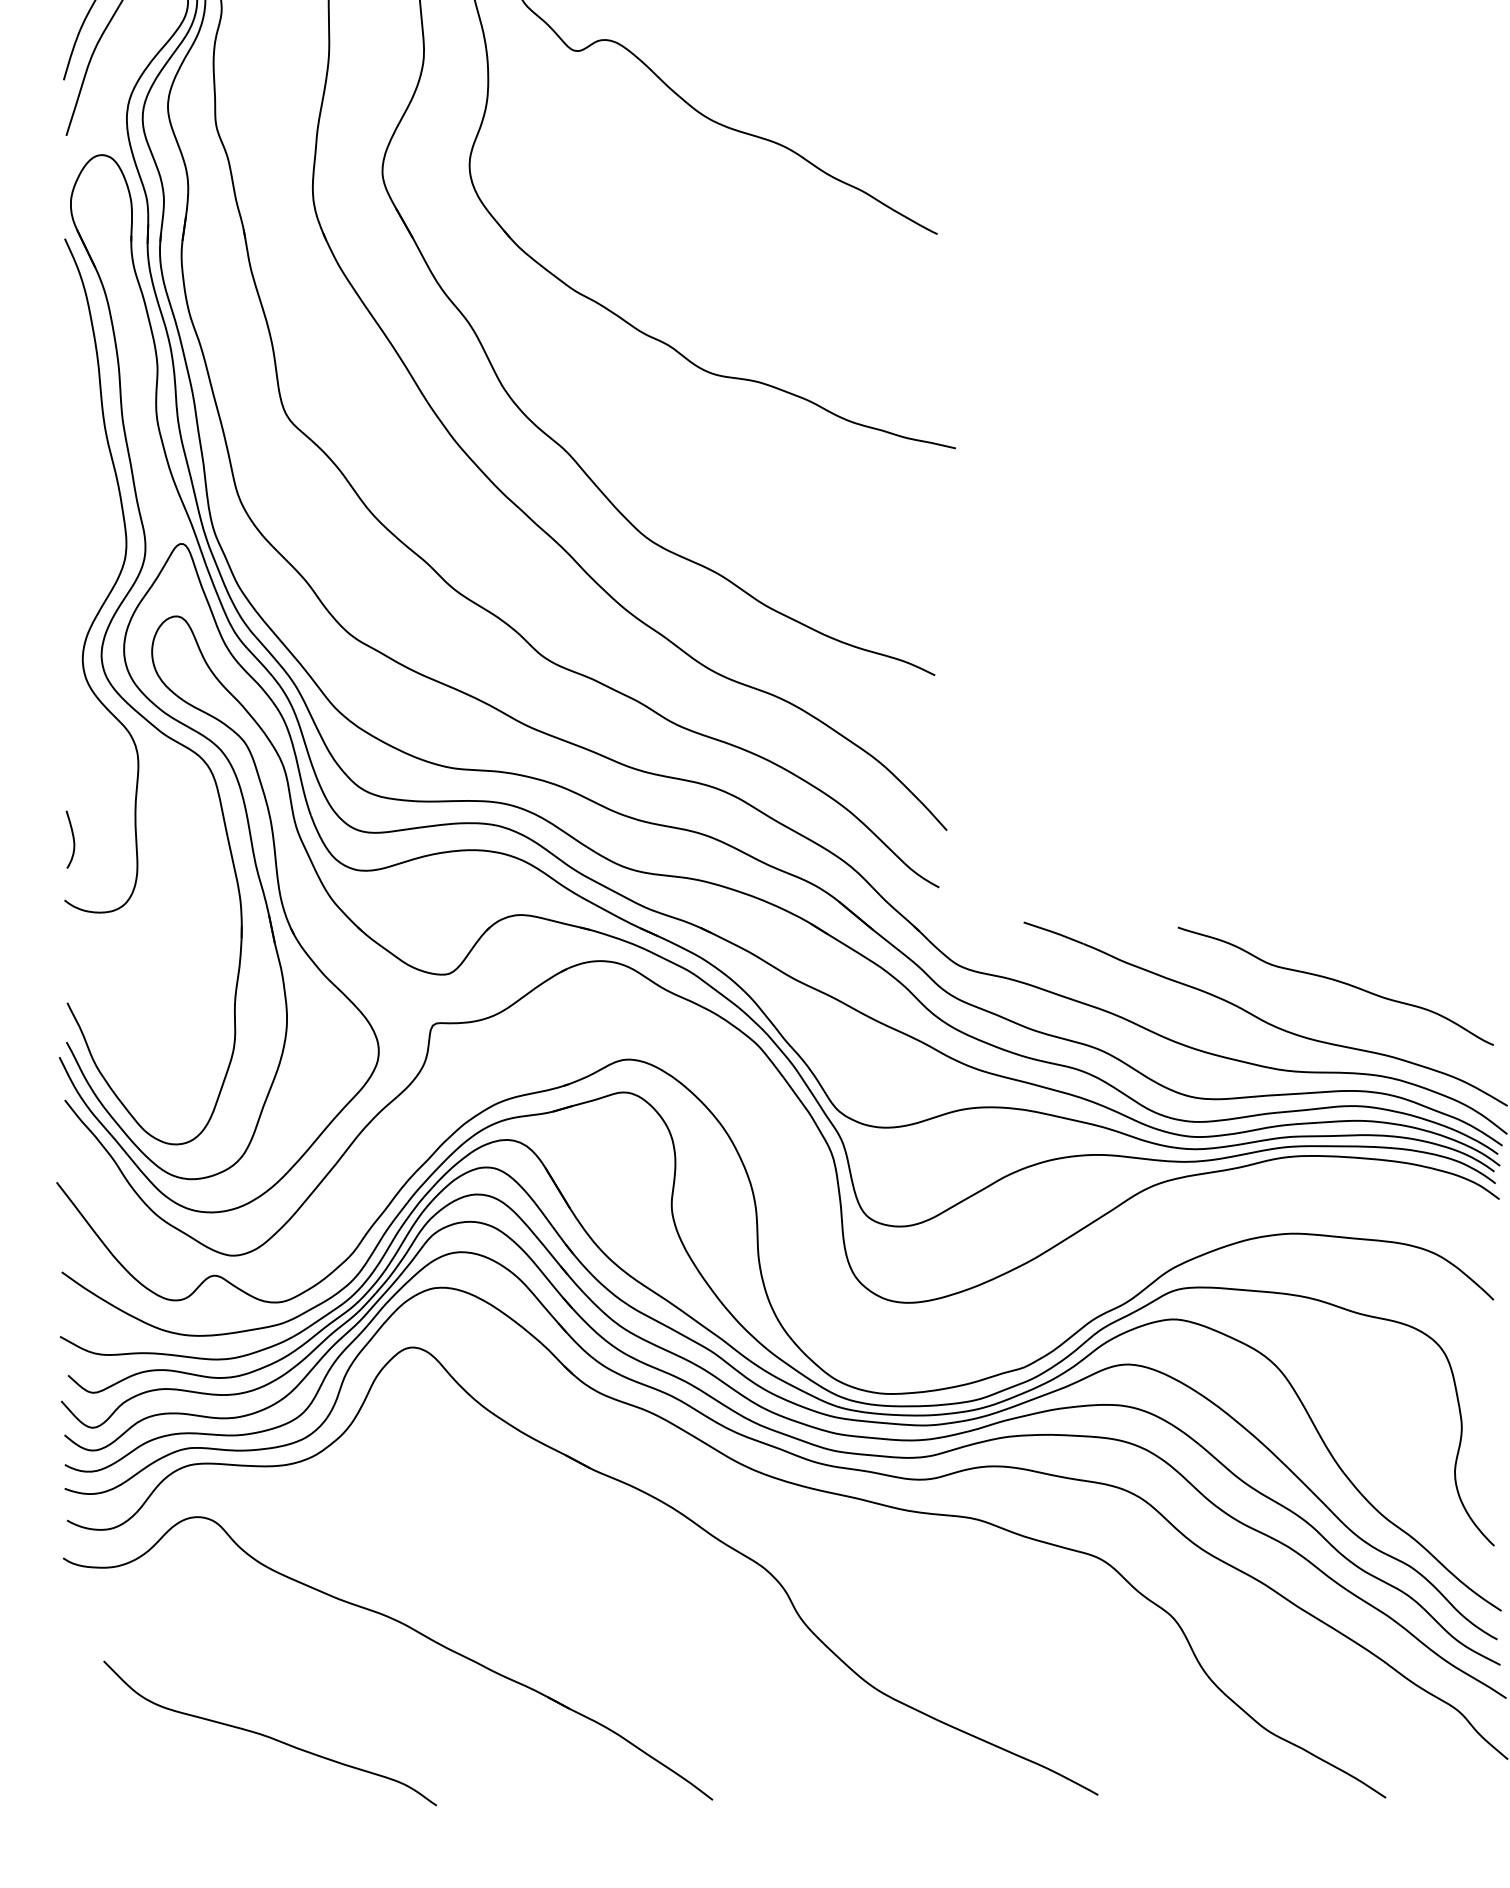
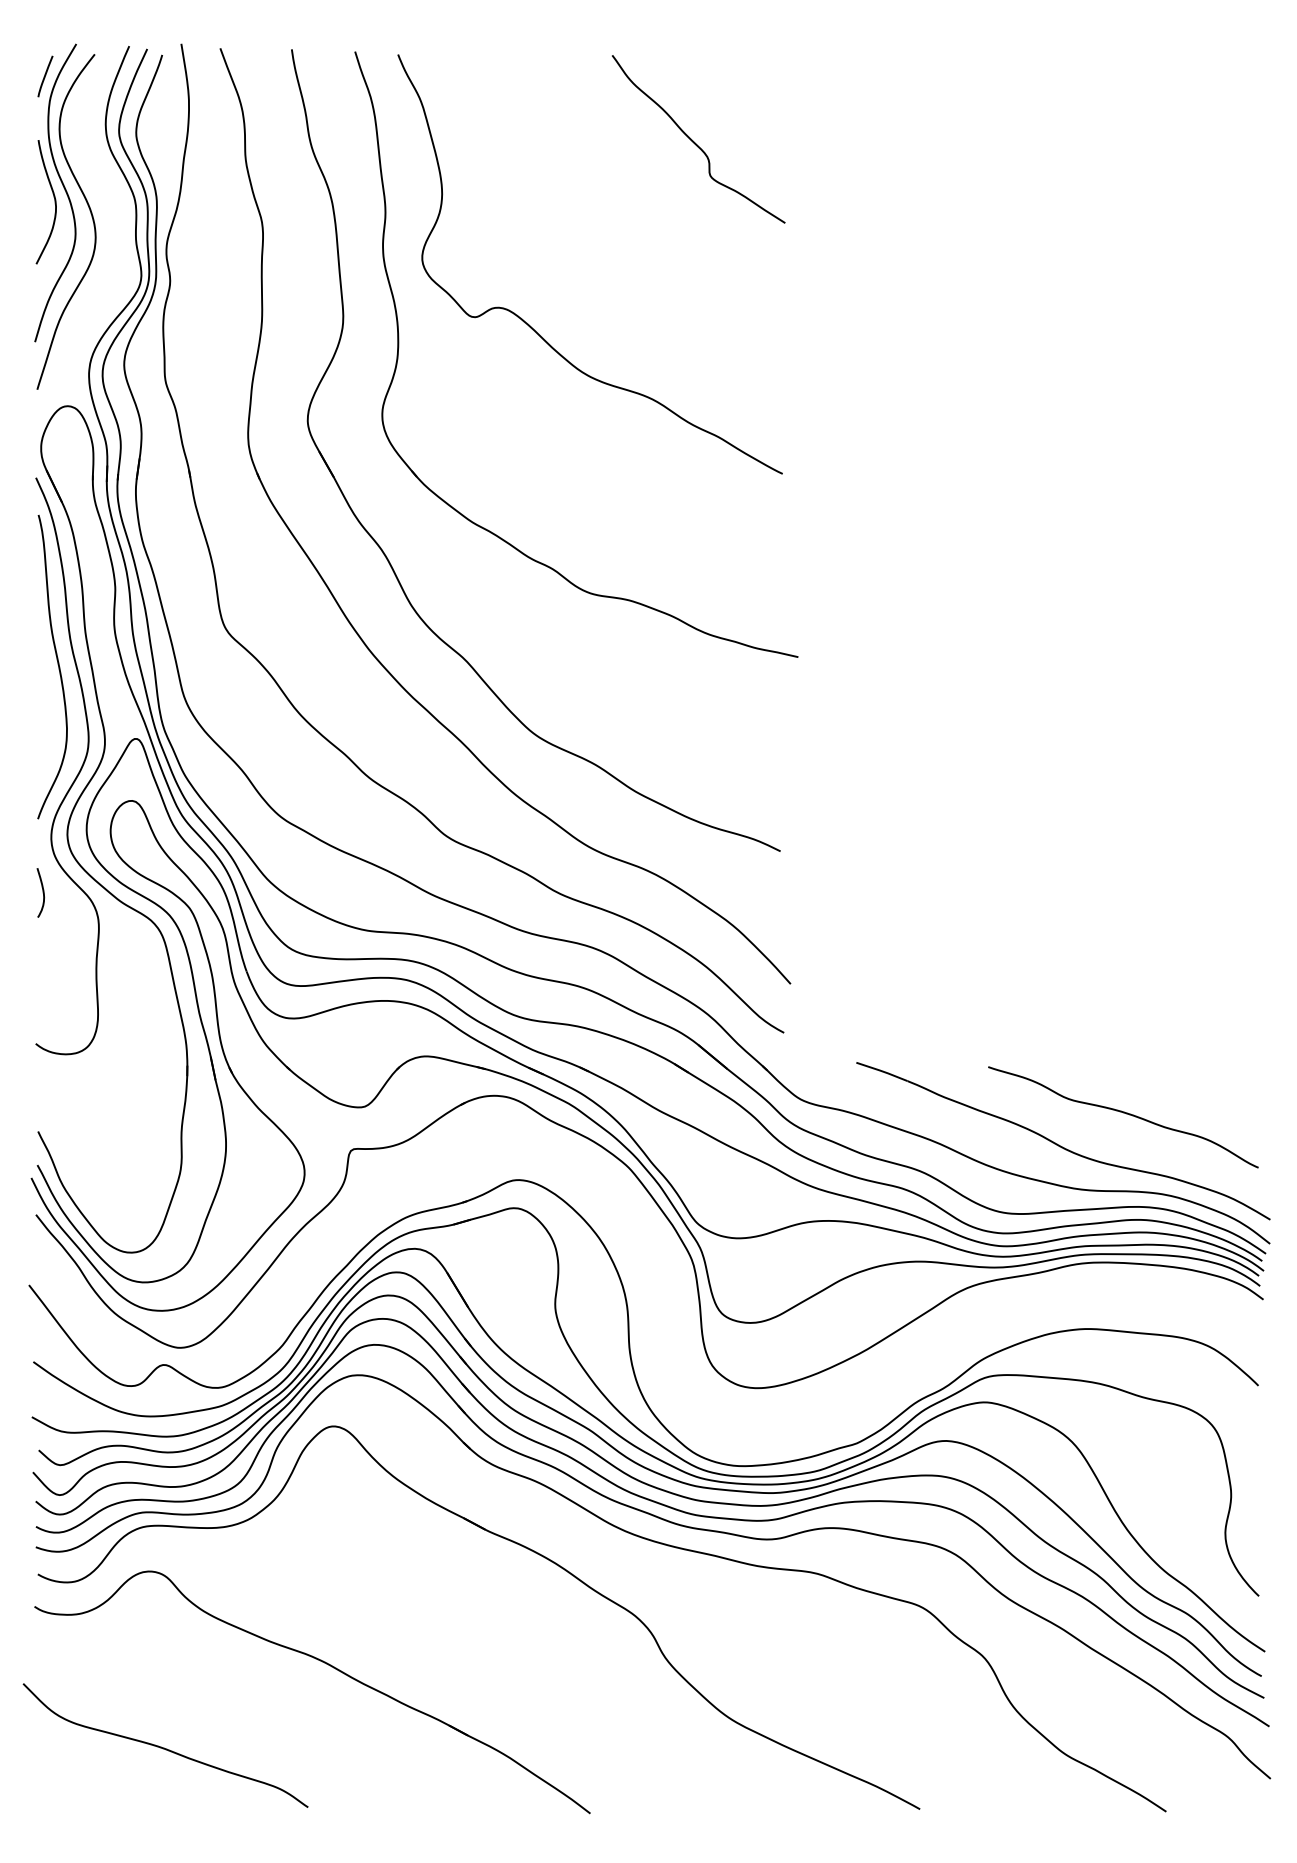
curve: (89, 456) -> (57, 664), added
curve: (72, 839) -> (42, 892), moved
curve: (268, 1735) -> (164, 1747), moved

